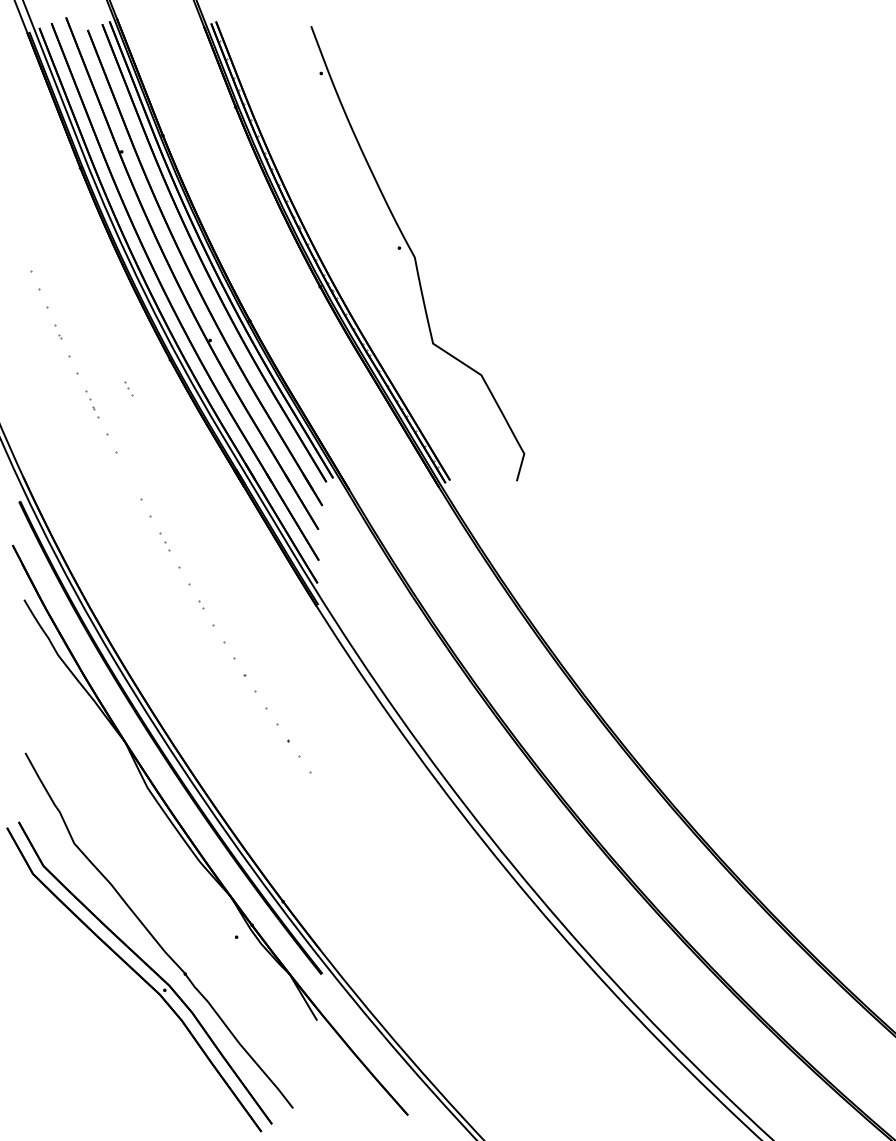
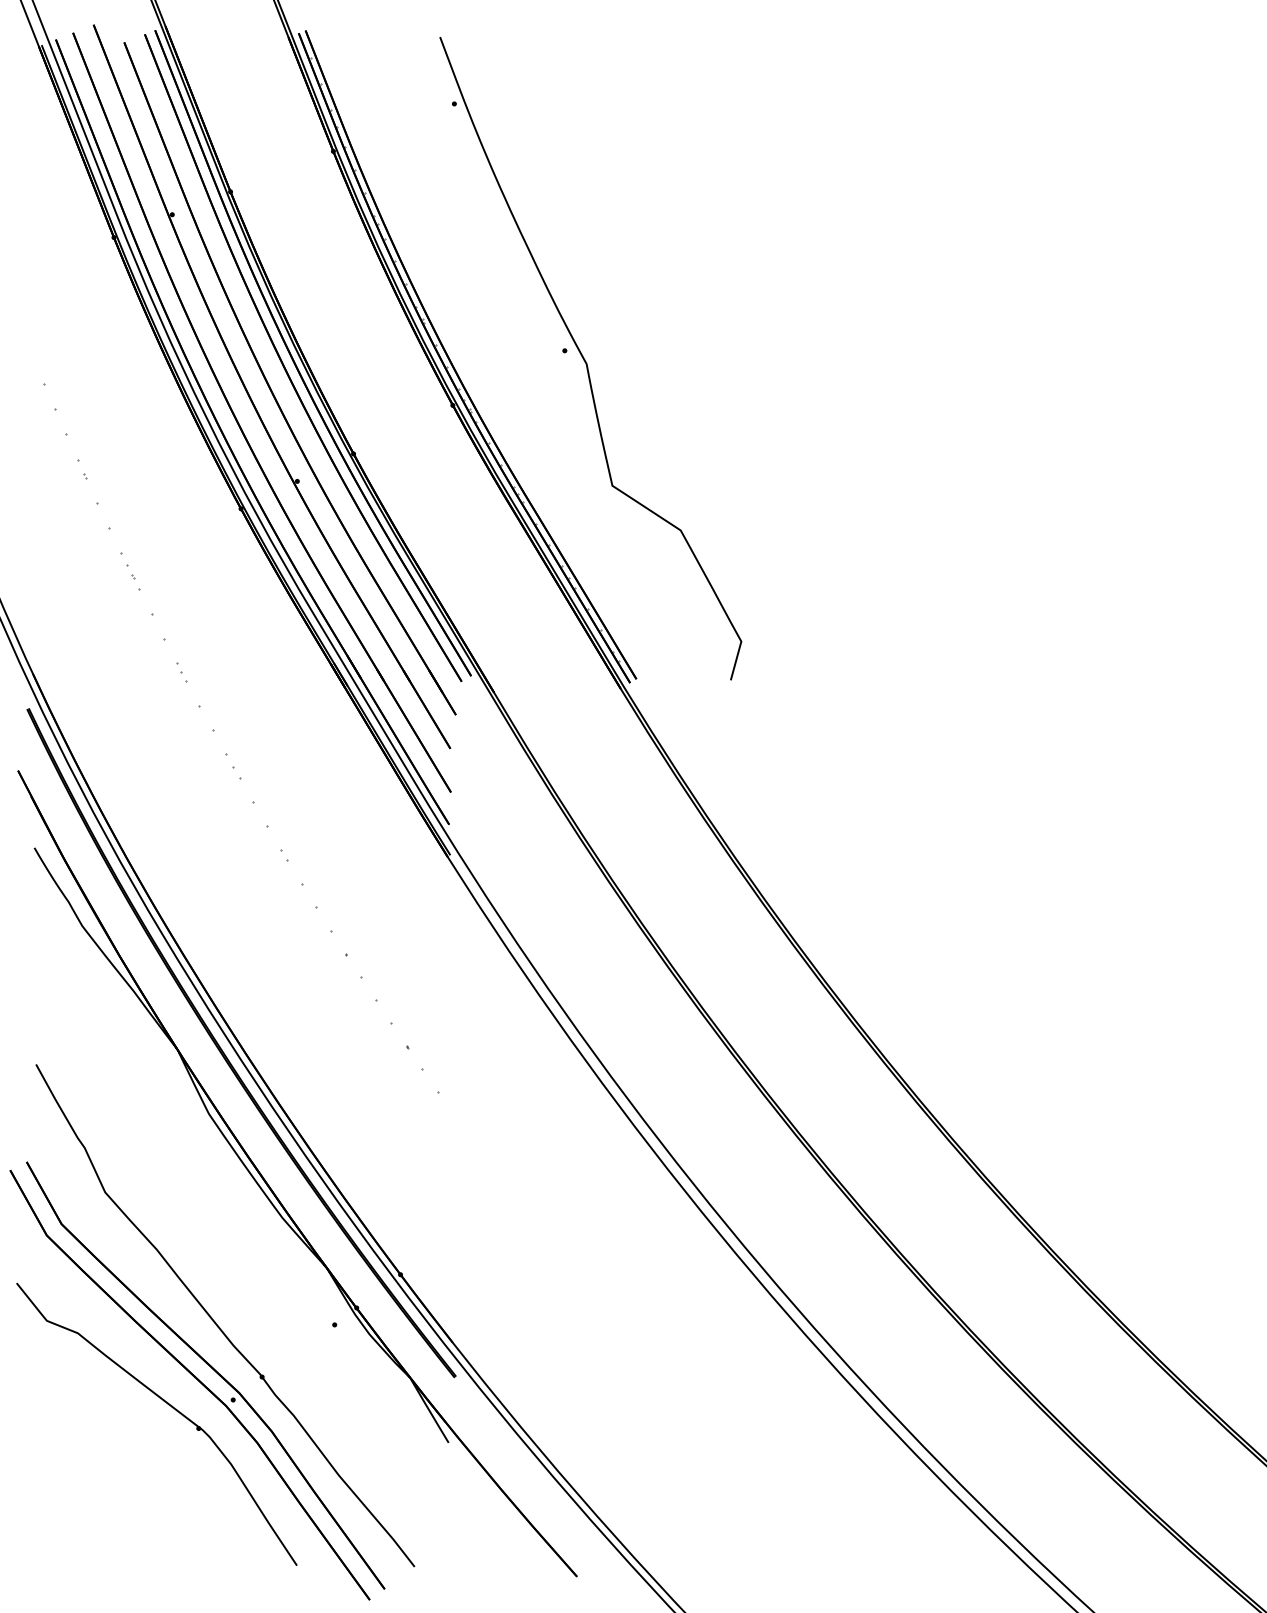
part: (128, 388) -> (181, 672), moved
part: (121, 996) -> (171, 1408), added

